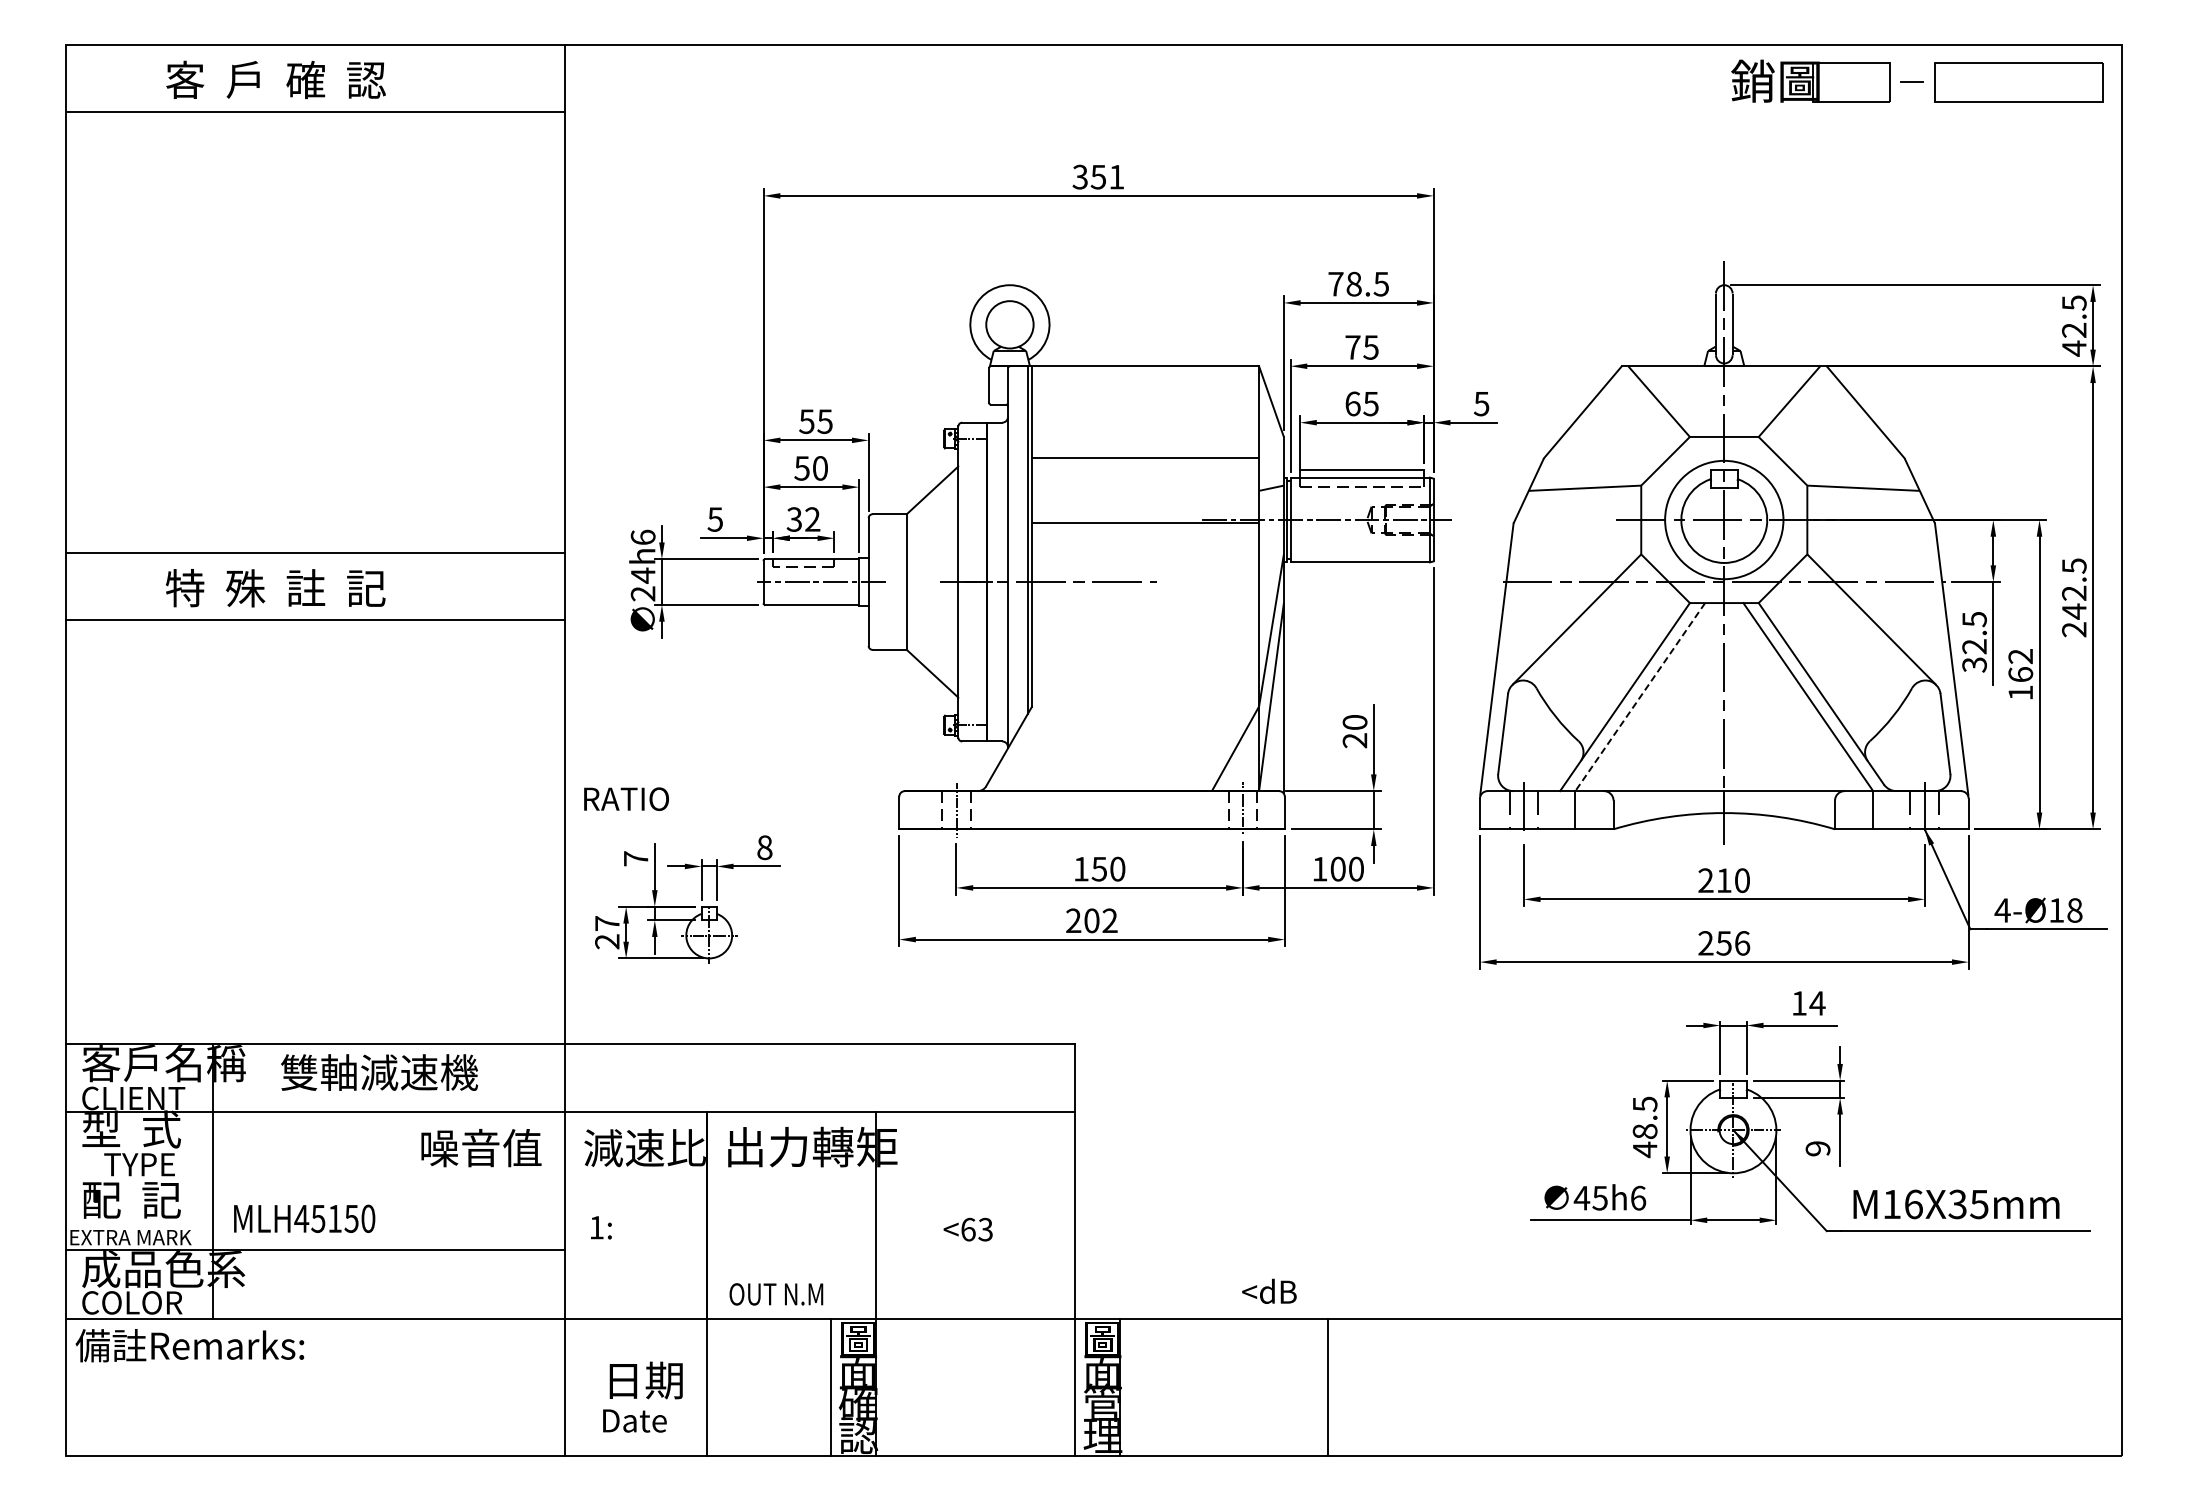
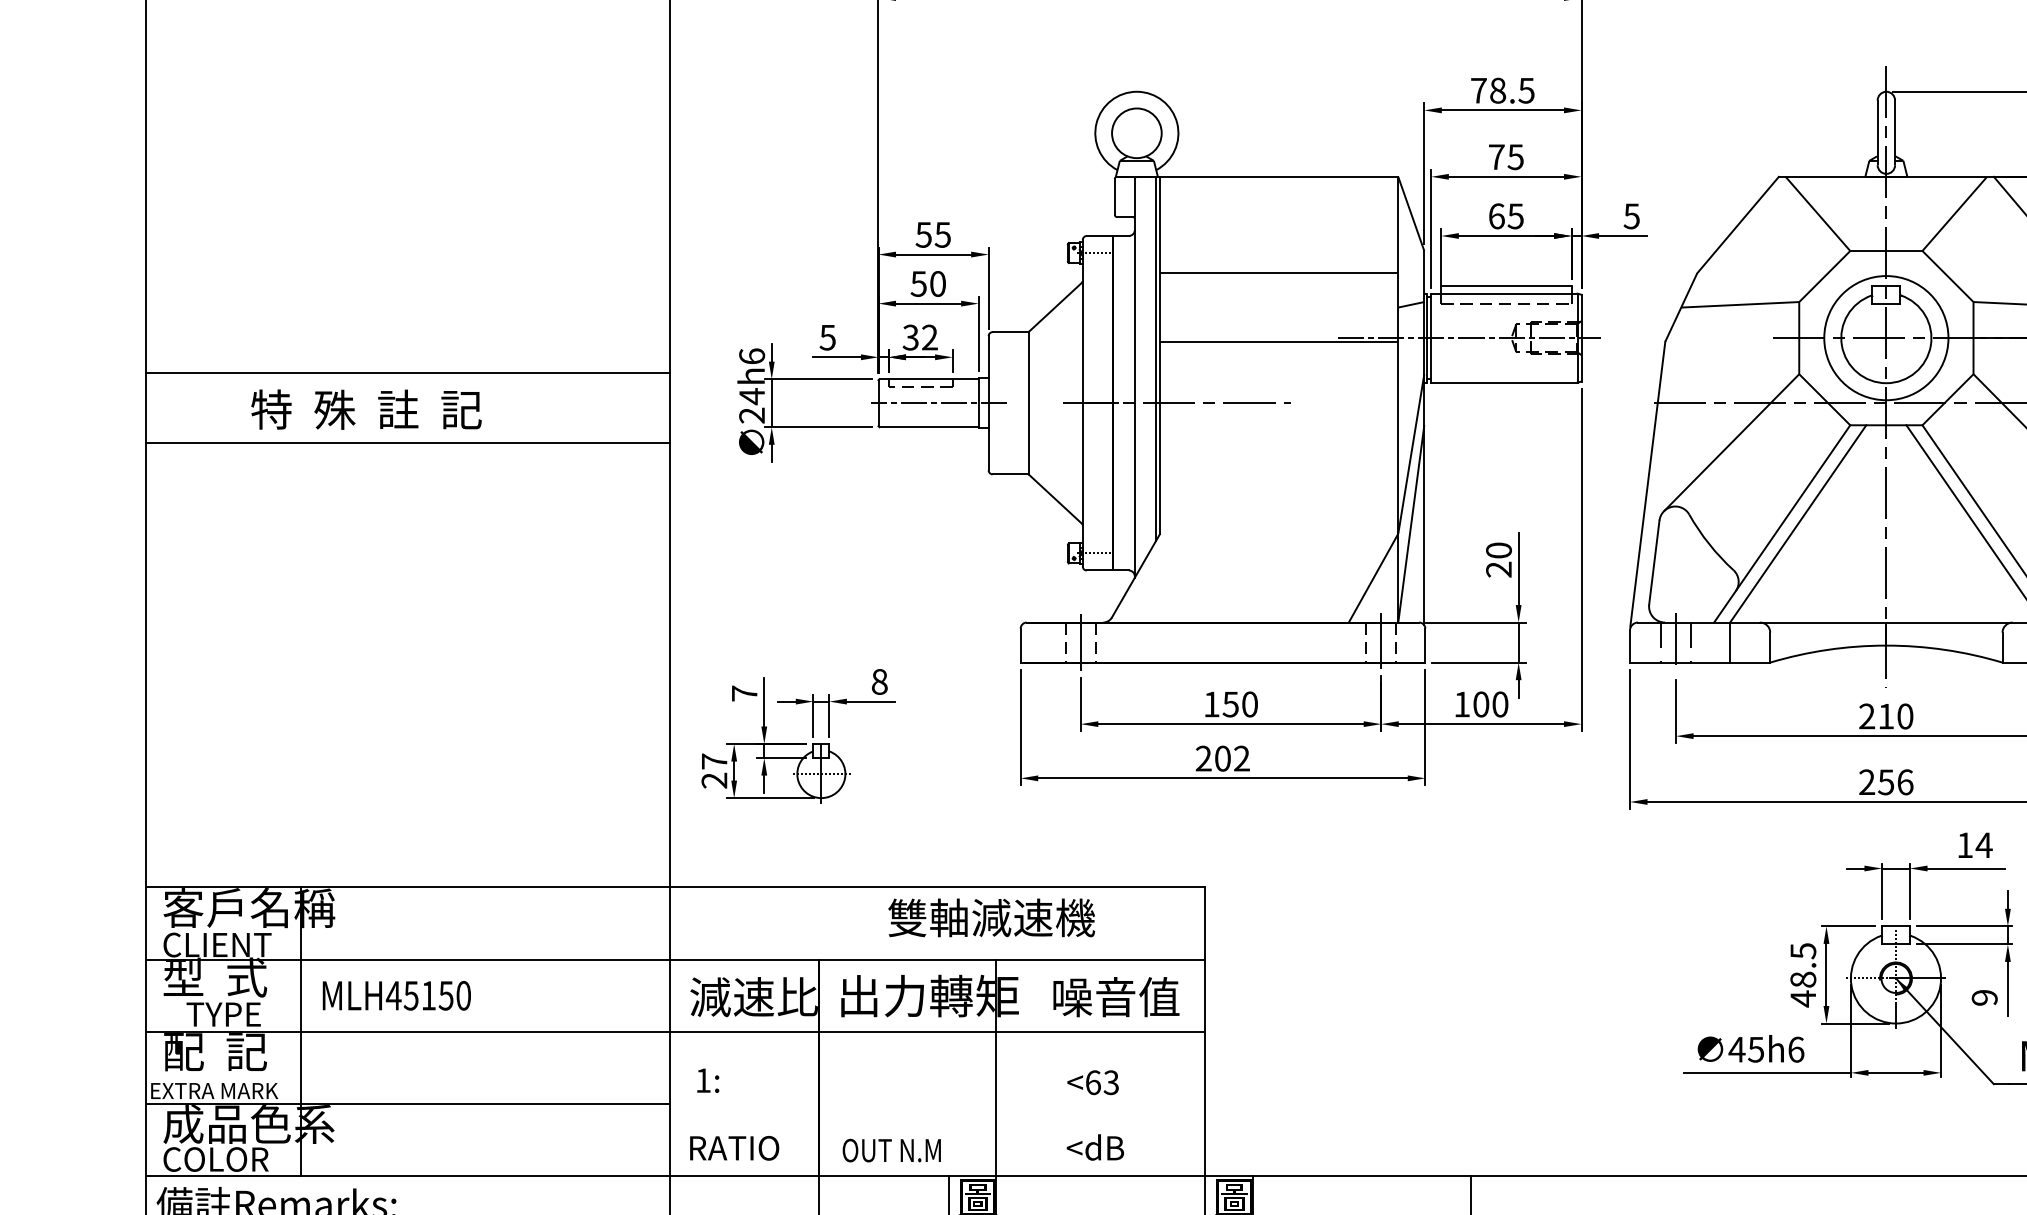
line: (1639, 697) -> (1797, 524), dashed -> solid
text: (626, 798) -> (734, 1147), moved
text: (379, 1072) -> (991, 917), moved
text: (481, 1148) -> (1116, 997), moved
line: (570, 1181) -> (675, 1032), added
text: (304, 1218) -> (396, 995), moved
text: (1269, 1290) -> (1095, 1146), moved

